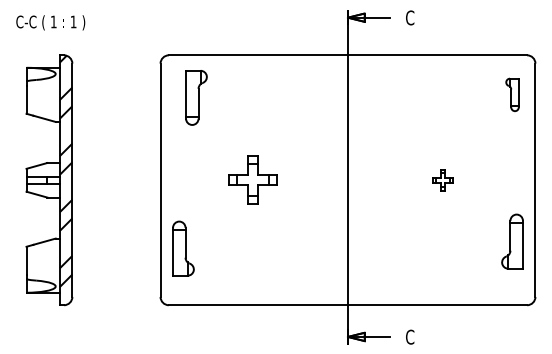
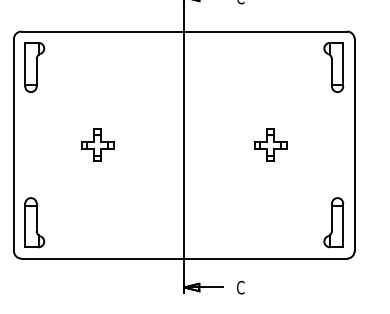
part: (512, 94) -> (333, 67), size x1.67
part: (196, 97) -> (34, 67), moved
part: (252, 180) -> (97, 145), size x0.71
part: (442, 180) -> (270, 145), size x1.67
part: (512, 241) -> (333, 222), moved
part: (183, 248) -> (34, 222), moved

